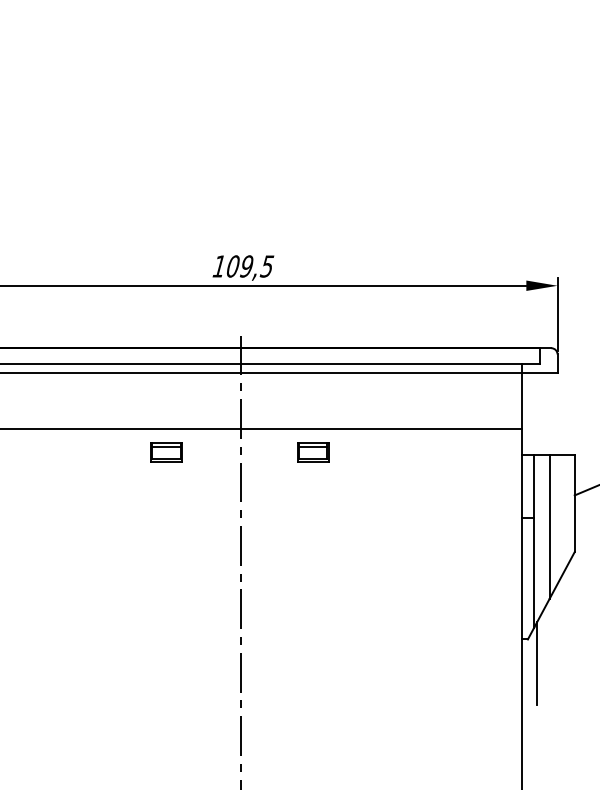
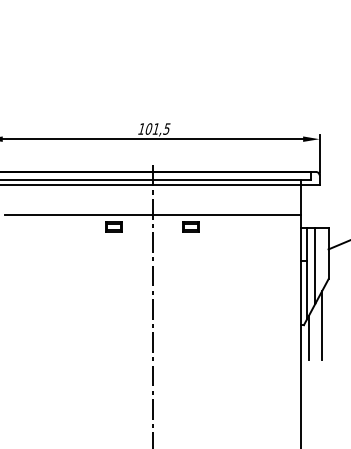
text: (245, 265) -> (155, 128), 109,5 -> 101,5
line: (561, 640) -> (321, 325), added

